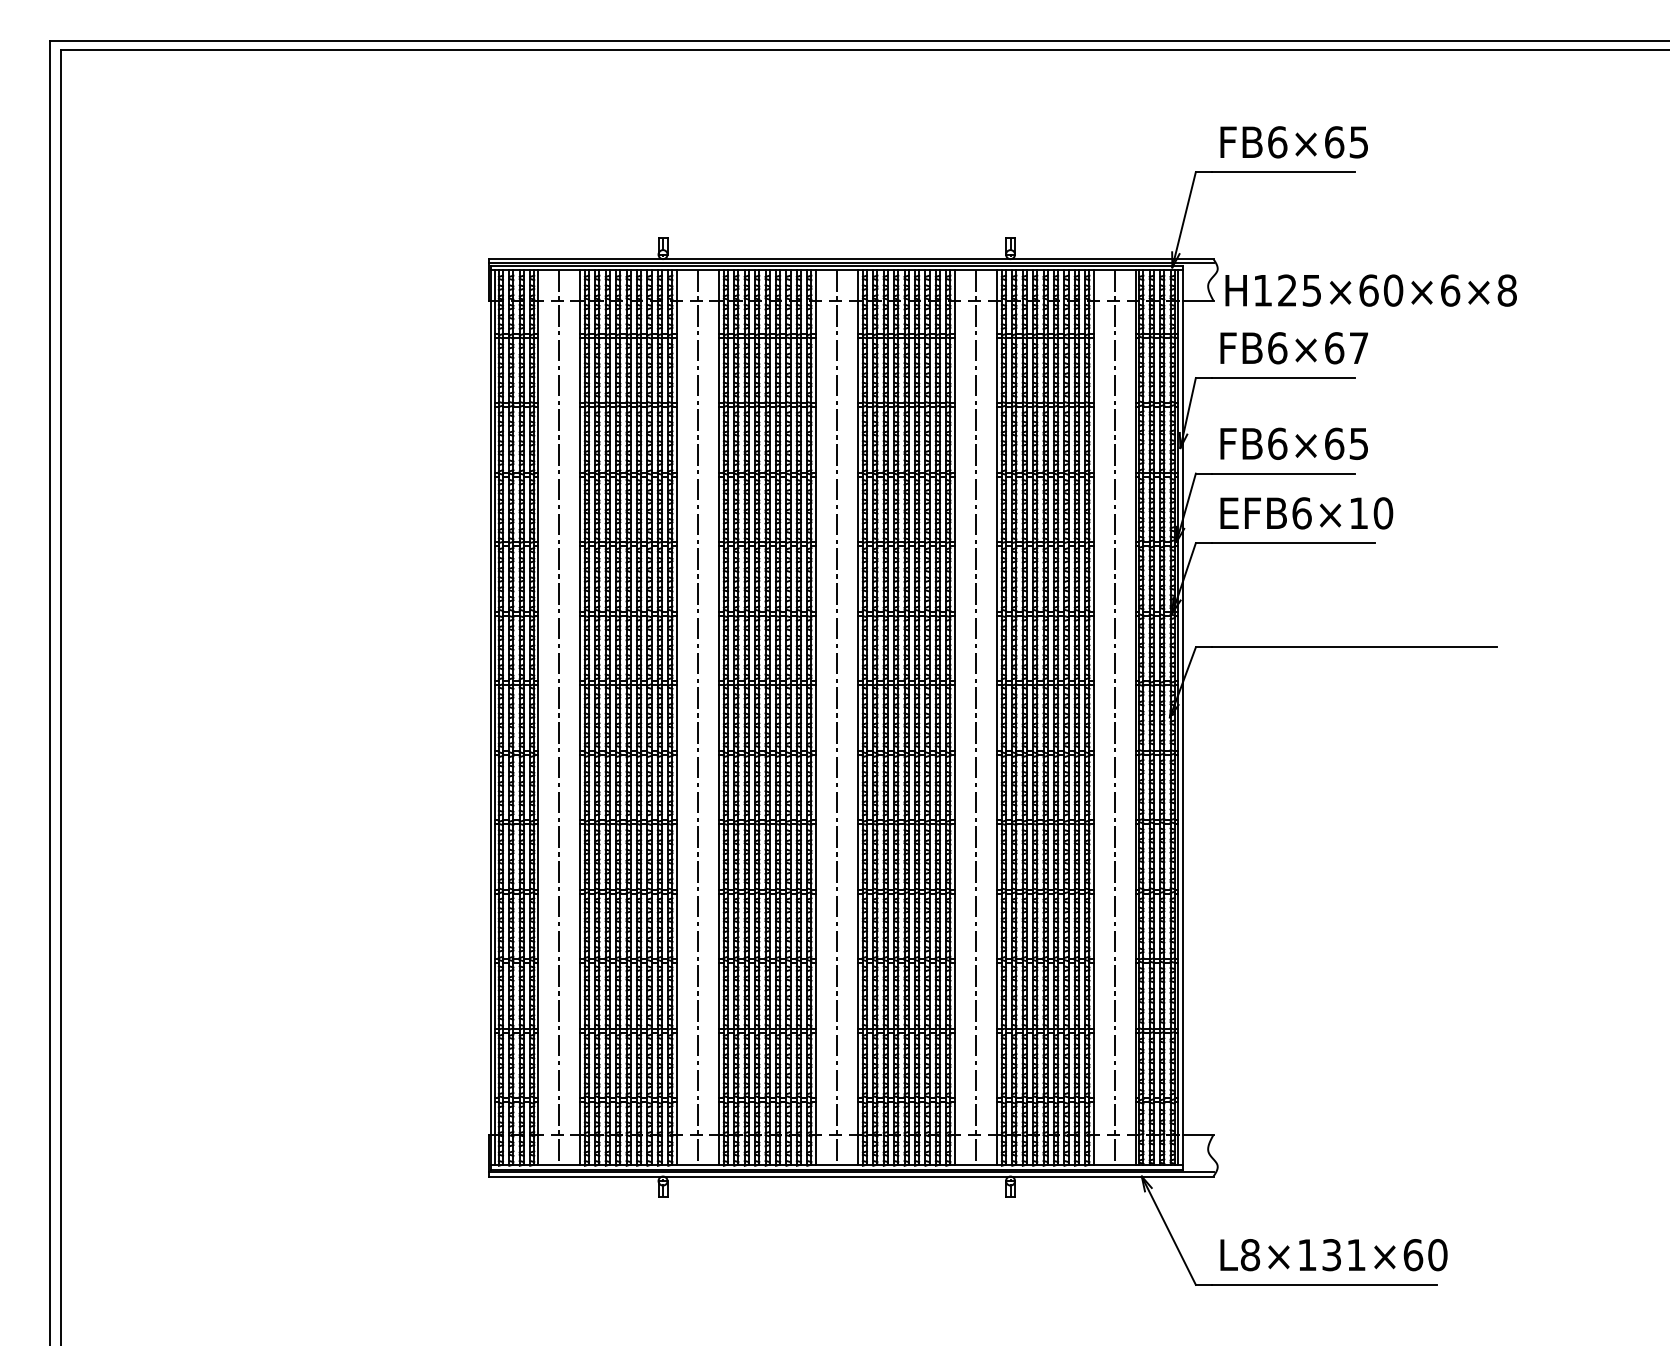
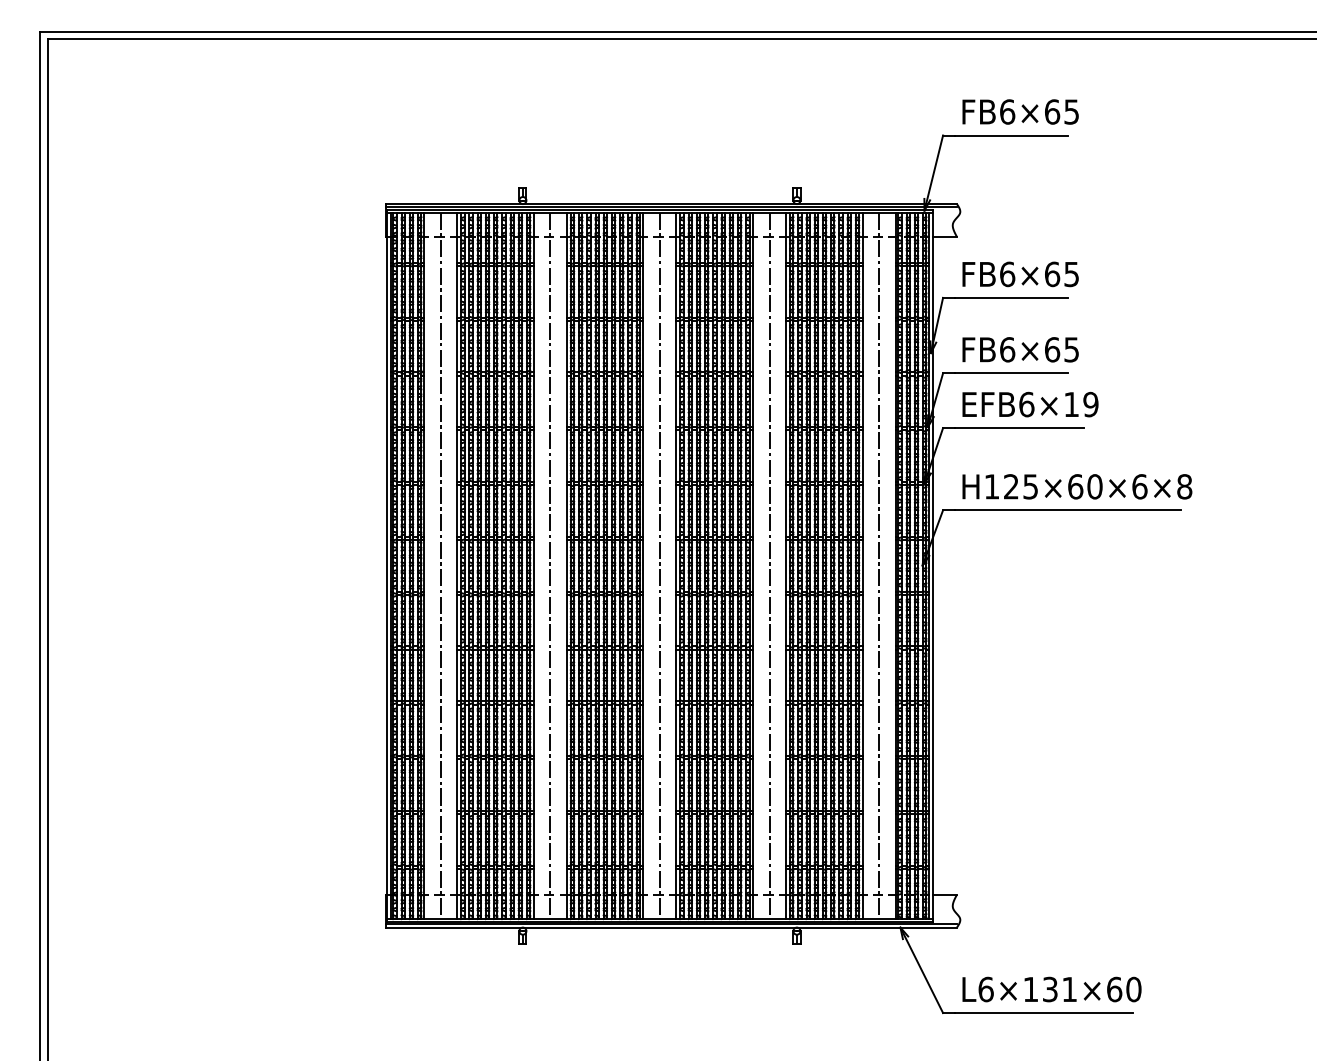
text: (1370, 290) -> (1076, 486), moved
text: (1358, 348) -> (1071, 274), FB6×67 -> FB6×65
text: (1383, 513) -> (1091, 404), EFB6×10 -> EFB6×19
text: (1250, 1255) -> (986, 989), L8×131×60 -> L6×131×60

